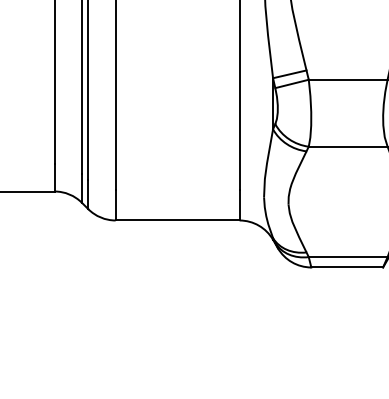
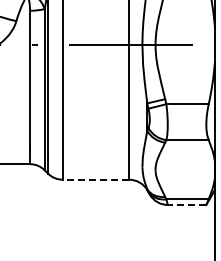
line: (176, 220) -> (95, 179), solid -> dashed
line: (346, 266) -> (186, 204), solid -> dashed

